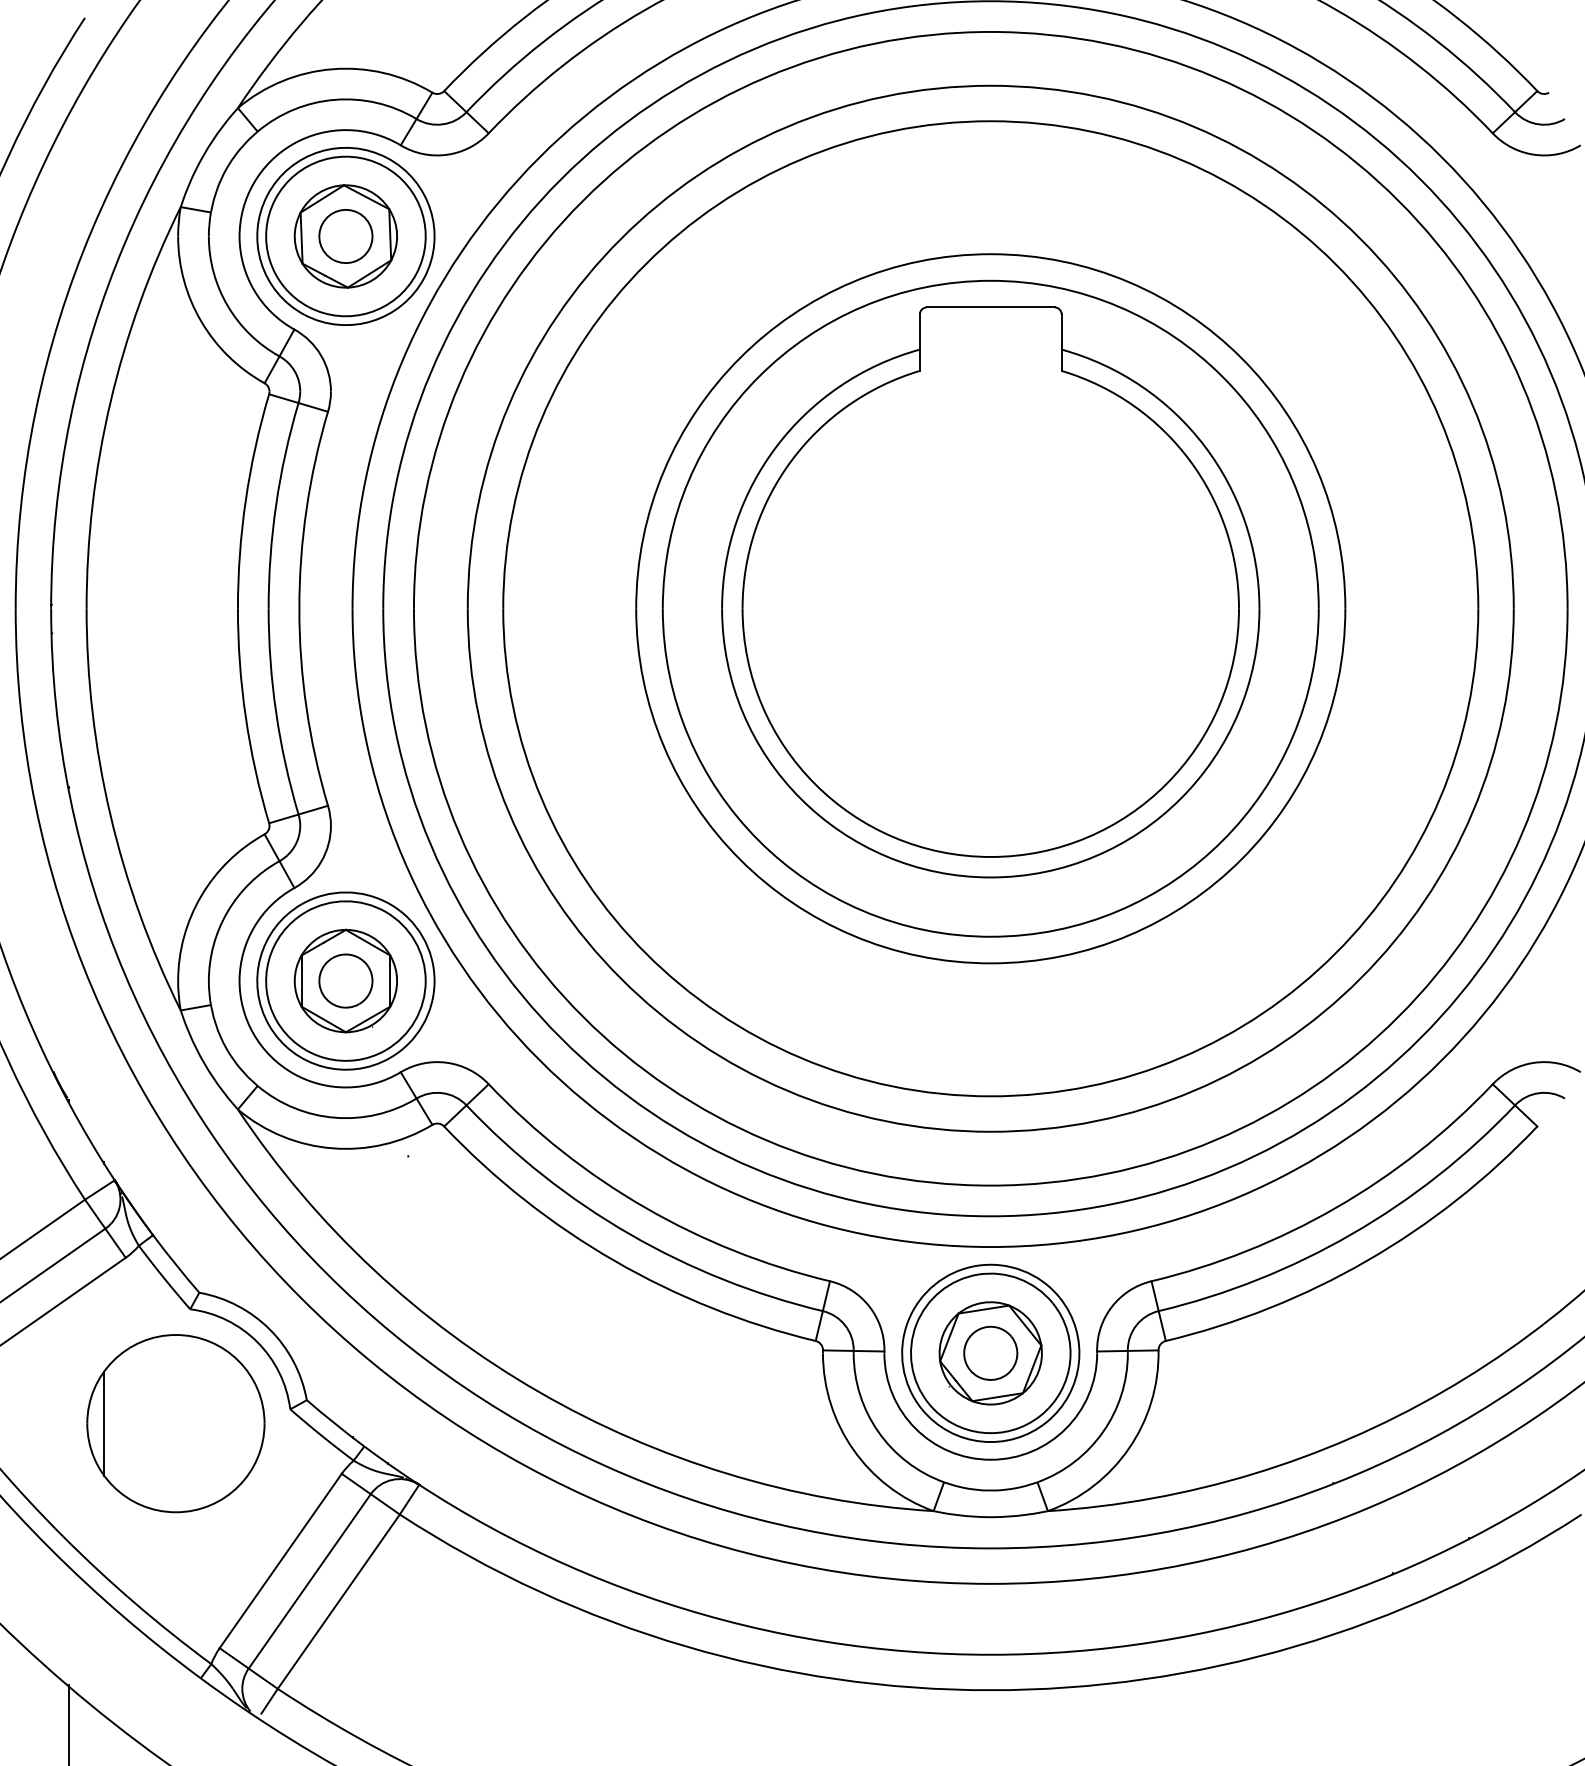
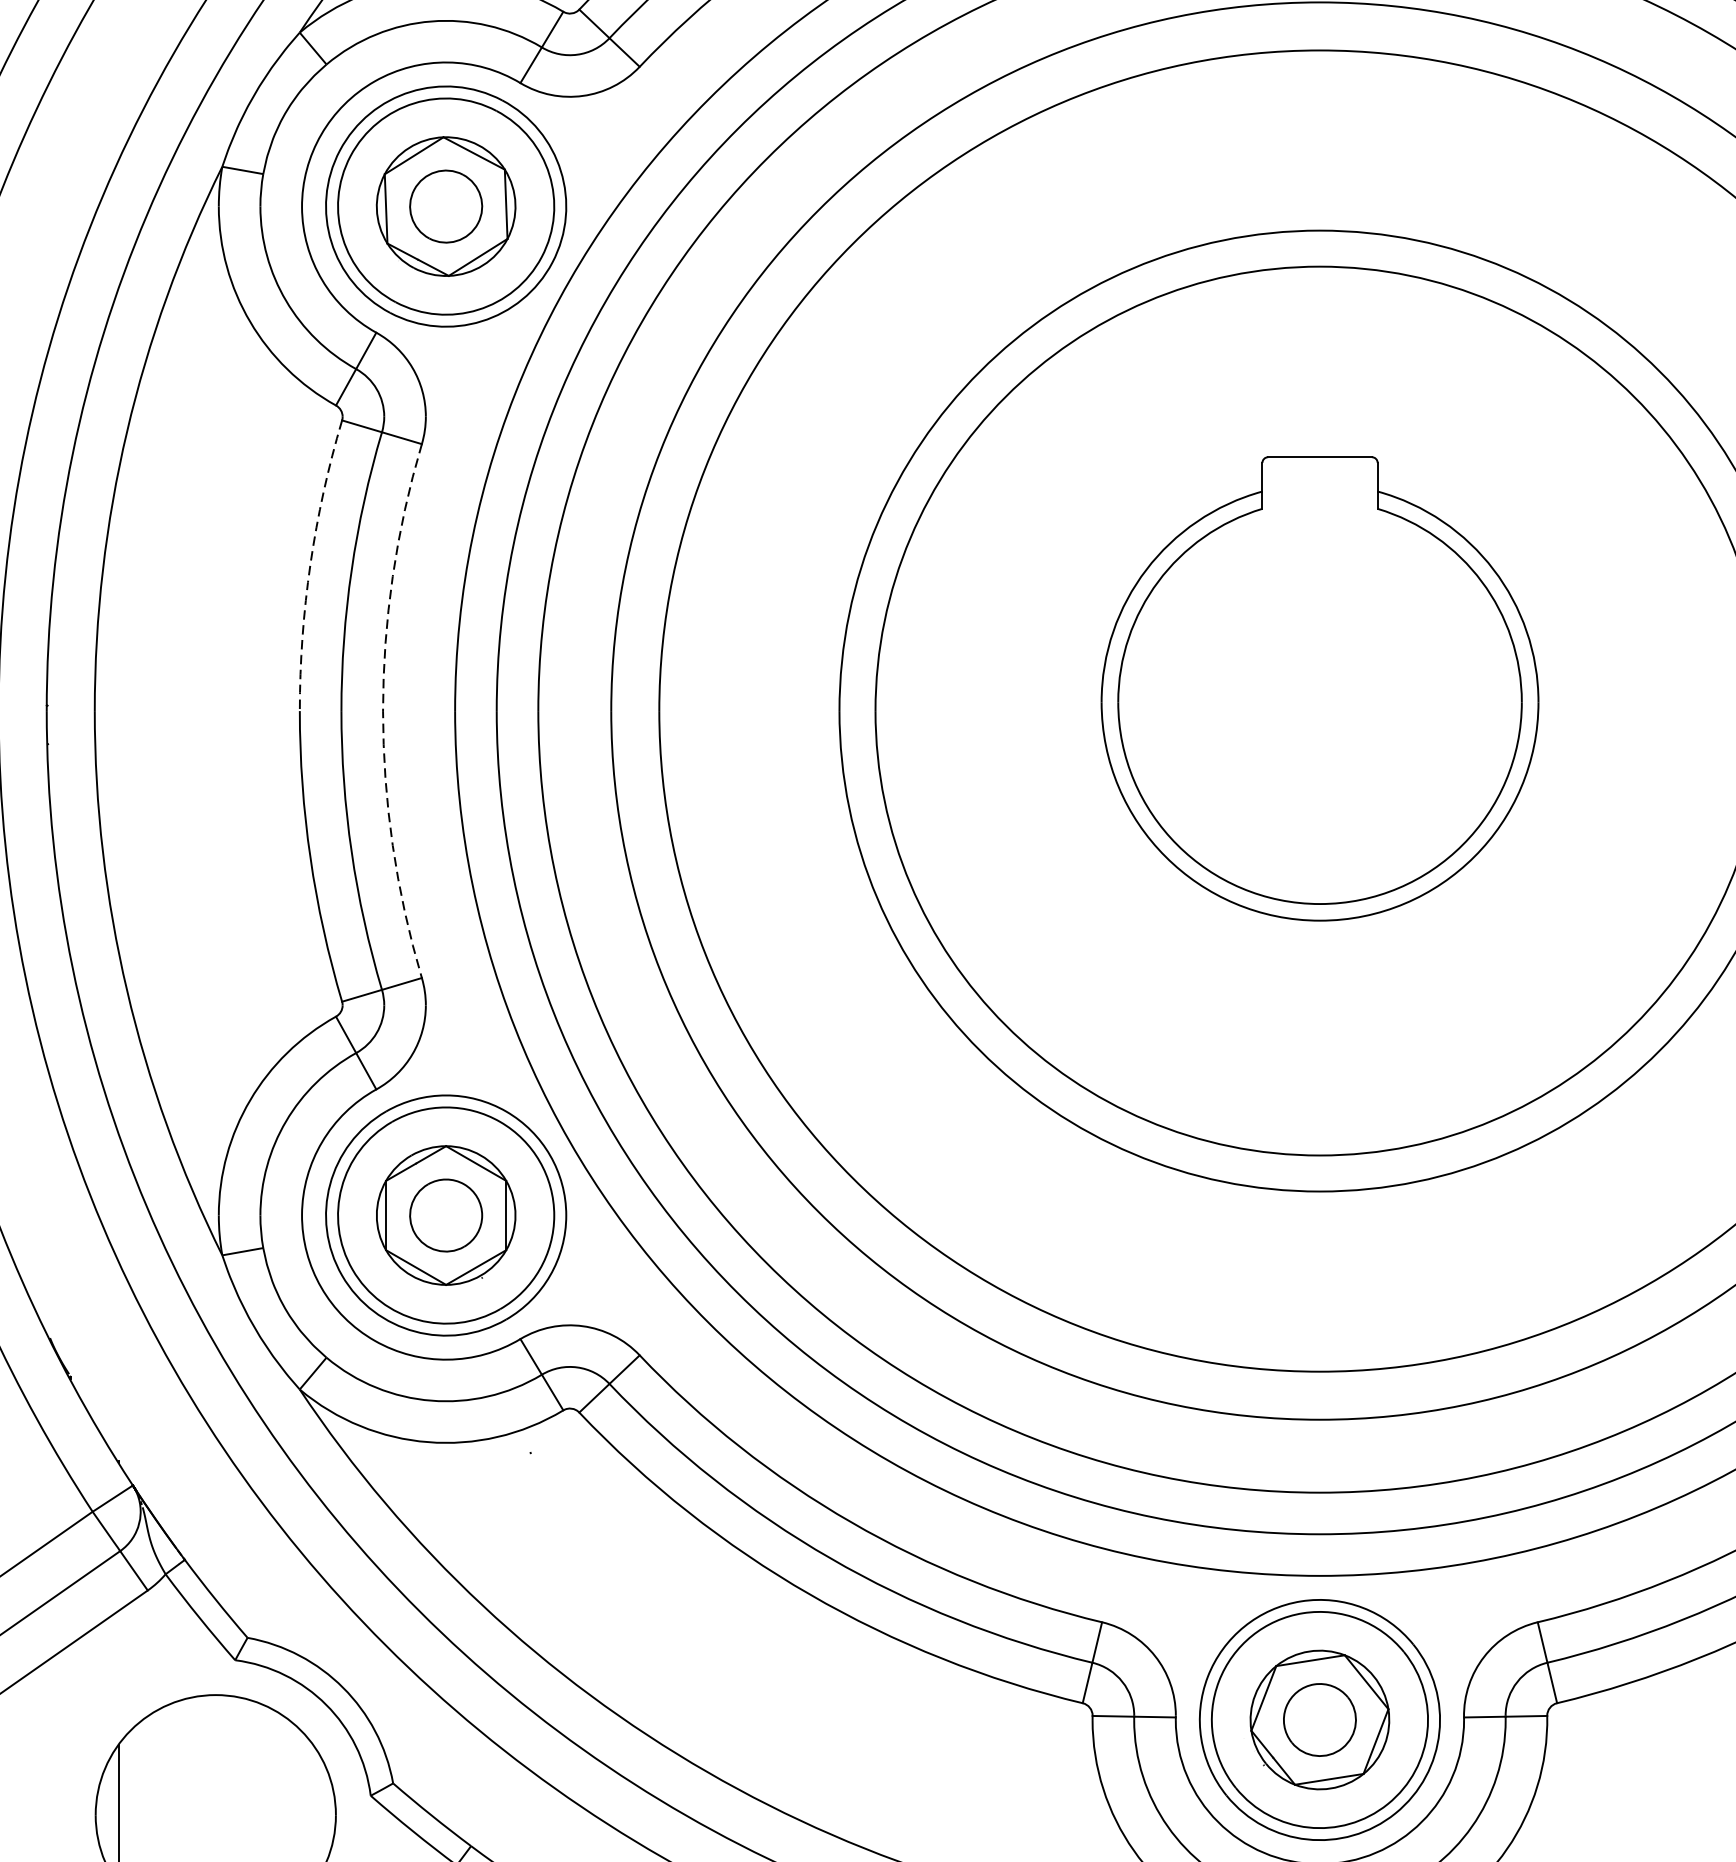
arc: (245, 500) -> (310, 564), solid -> dashed
part: (990, 592) -> (1319, 689), size x0.6
arc: (299, 608) -> (383, 710), solid -> dashed

